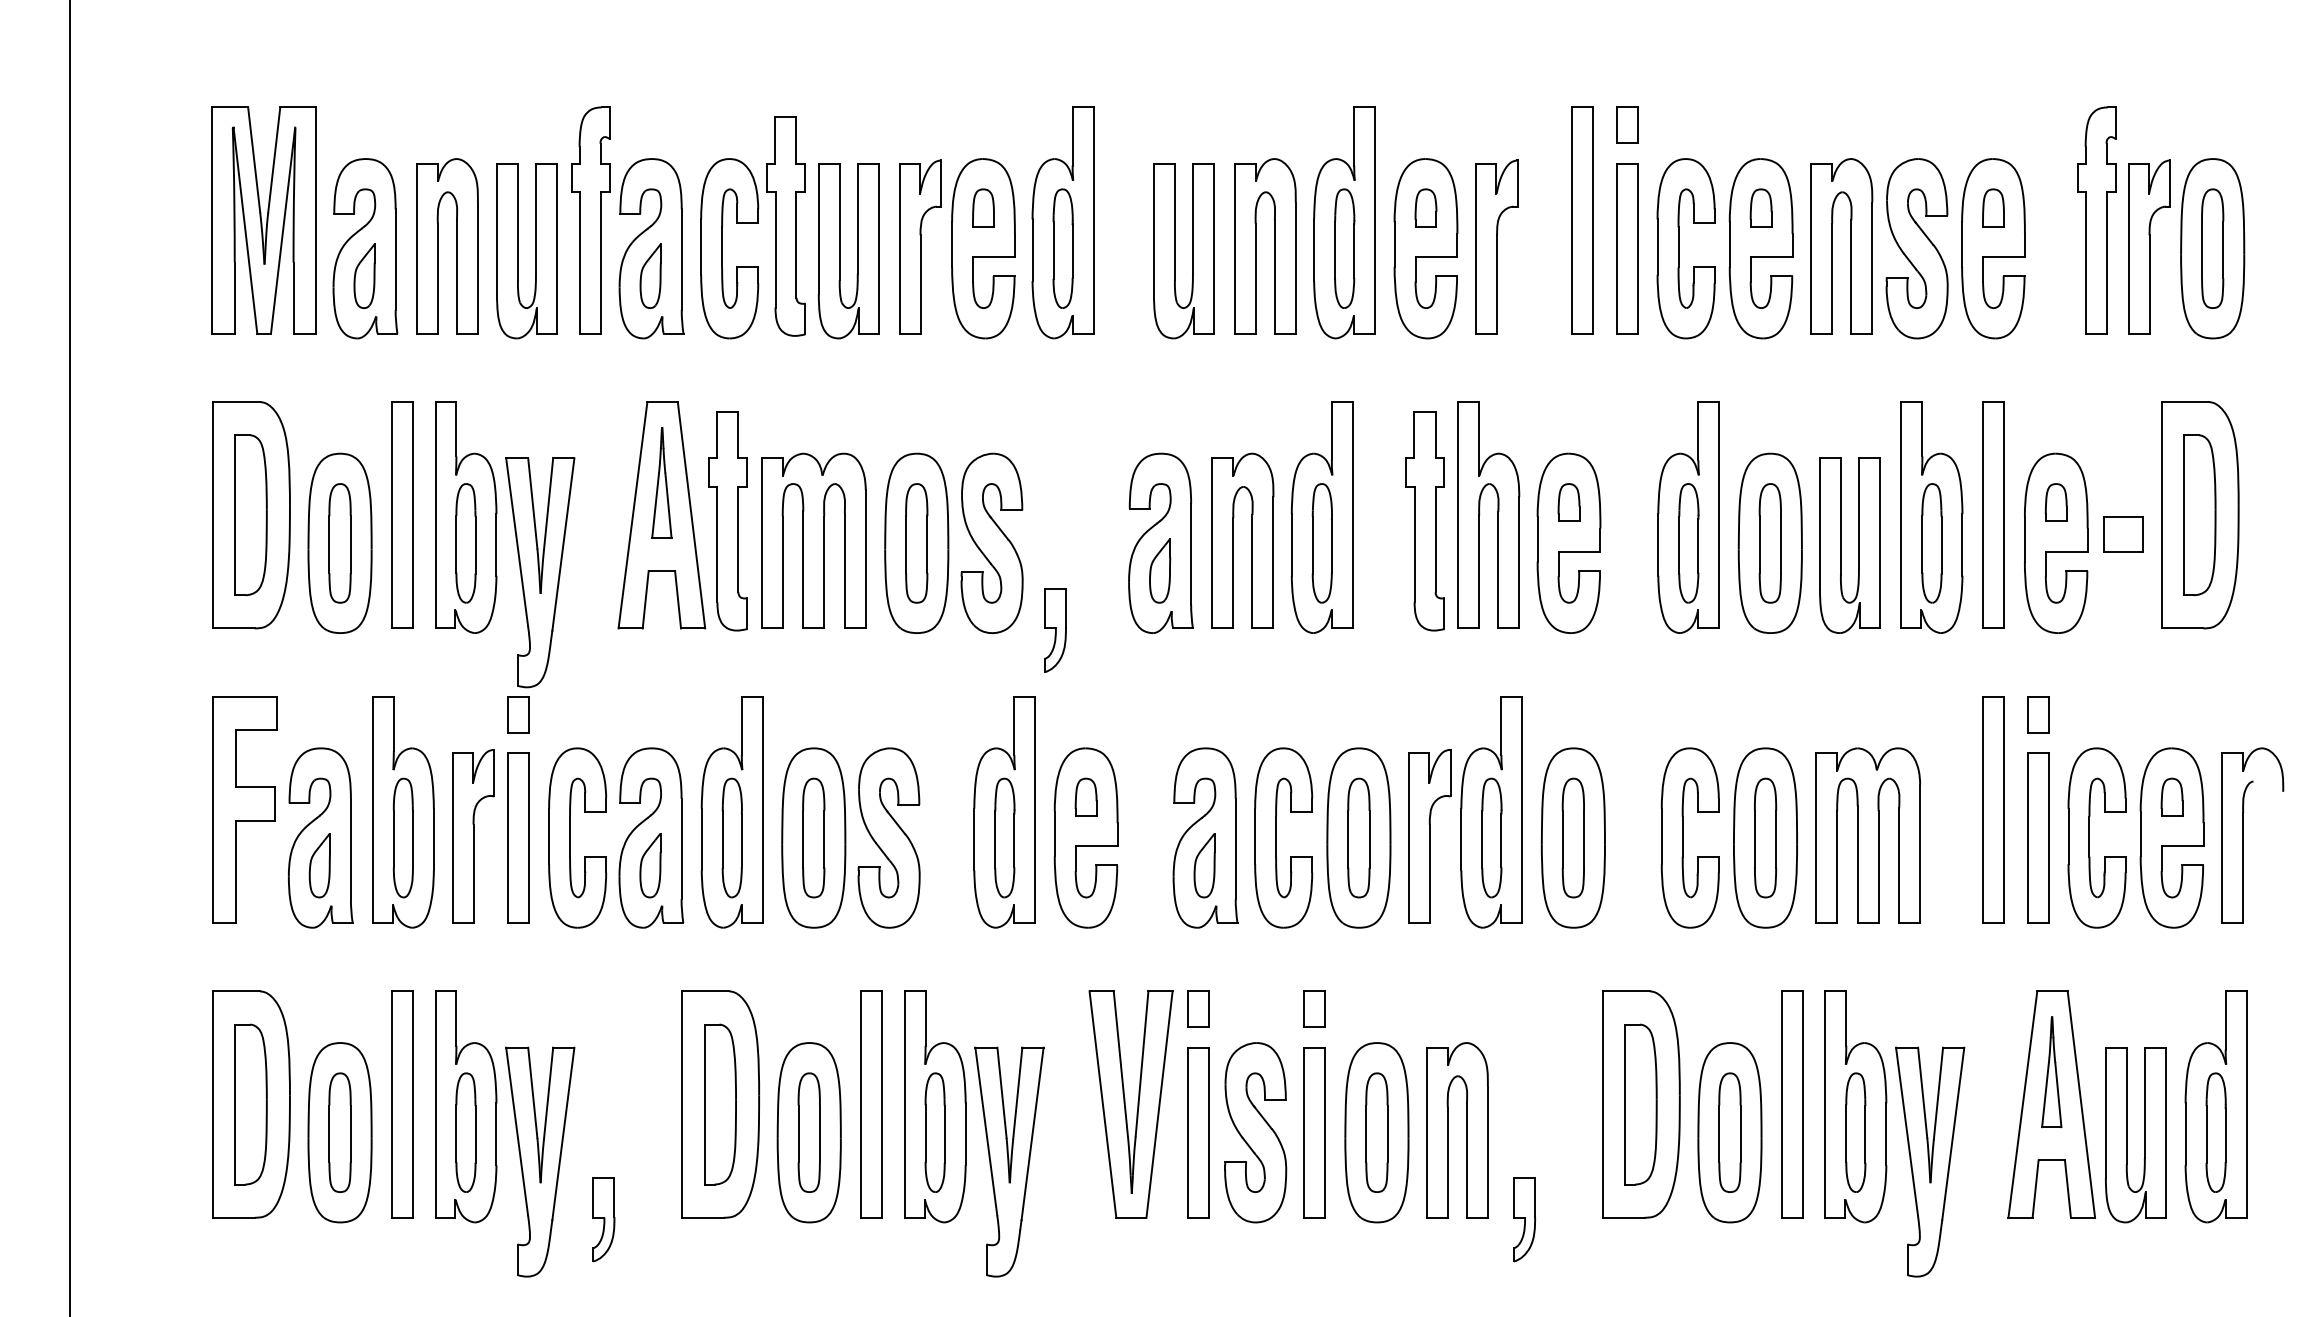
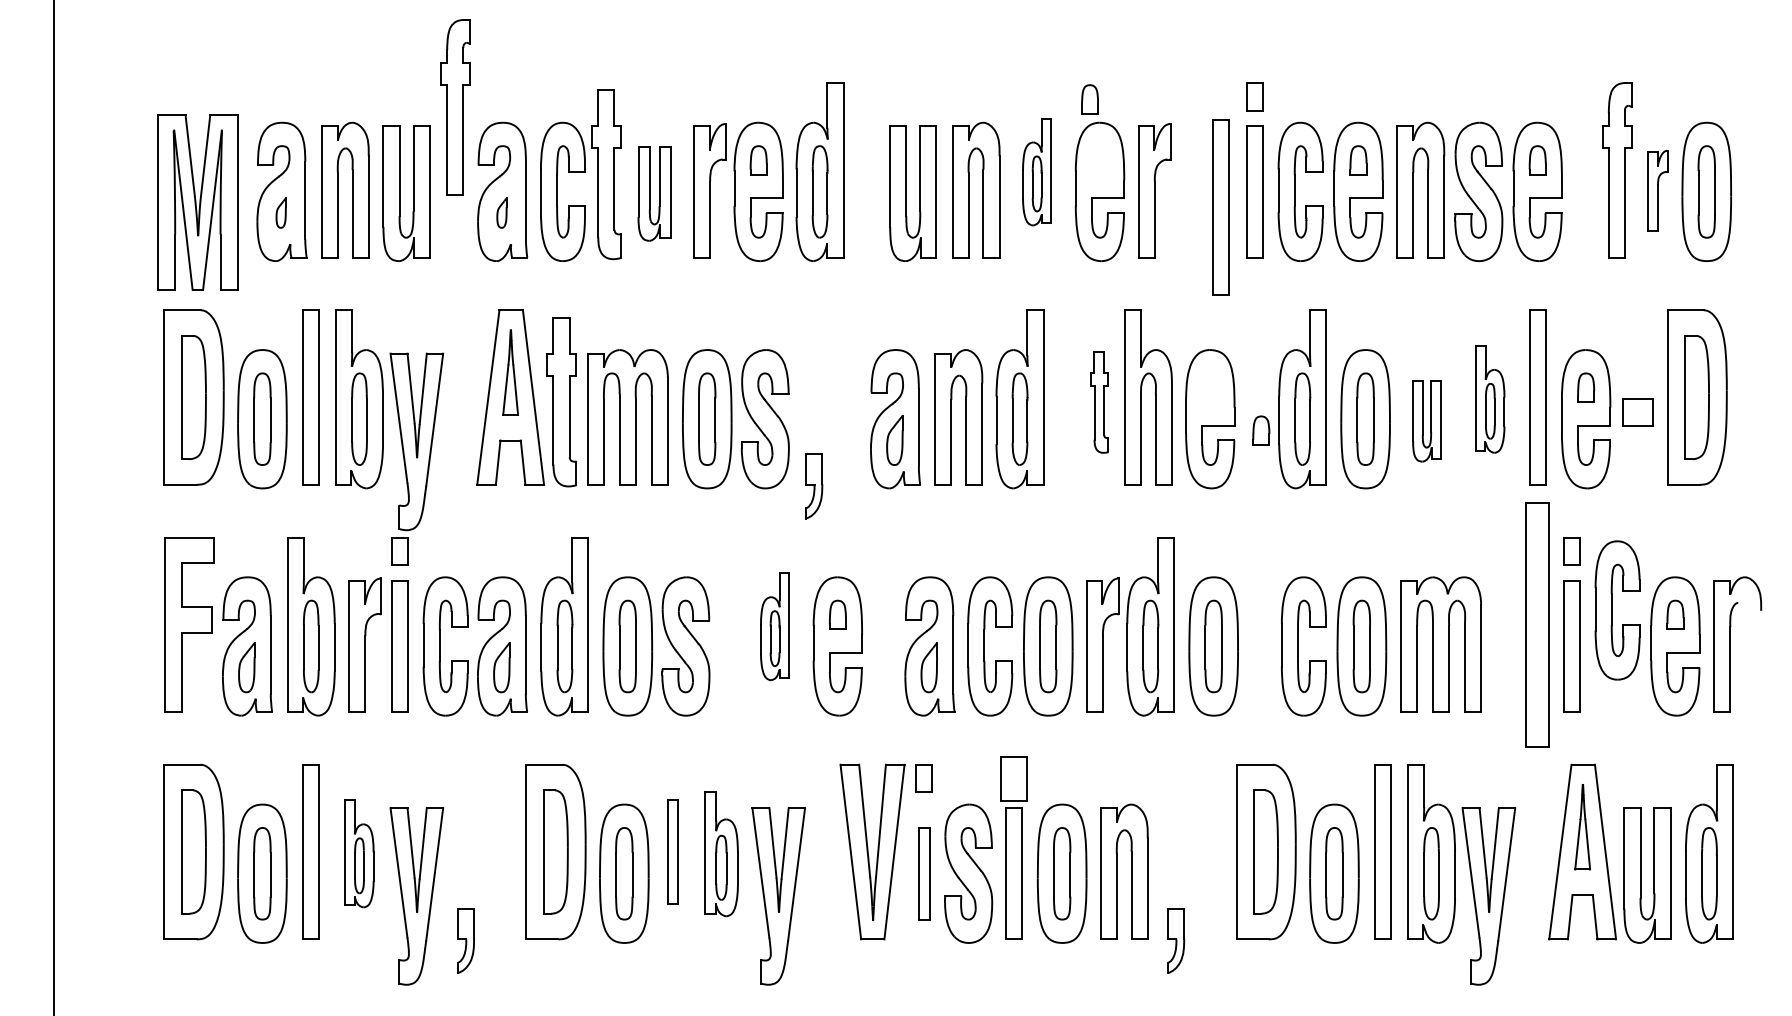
part: (1425, 207) -> (1089, 99), moved
part: (263, 220) -> (197, 202), moved
part: (590, 220) -> (455, 107), moved
part: (1582, 220) -> (1220, 207), moved
part: (1343, 222) -> (1036, 171), size x0.6
part: (2148, 246) -> (1657, 190), size x0.6
part: (848, 250) -> (654, 193), size x0.7
part: (363, 275) -> (280, 212), size x0.6
part: (650, 275) -> (501, 212), size x0.6
part: (1569, 502) -> (1261, 430), moved
part: (1932, 517) -> (1490, 399), size x0.6
part: (1425, 521) -> (1099, 402), size x0.6
part: (1849, 546) -> (1426, 421), size x0.6
part: (1993, 809) -> (1537, 624), size x1.4
part: (1003, 812) -> (774, 626), size x0.6
part: (2096, 838) -> (1617, 610), moved
part: (1313, 1009) -> (1013, 778), size x1.6
part: (871, 1103) -> (672, 851), size x0.6
part: (465, 1106) -> (359, 853), size x0.6
part: (935, 1106) -> (721, 853), size x0.7
part: (1197, 1132) -> (923, 873), size x0.7

